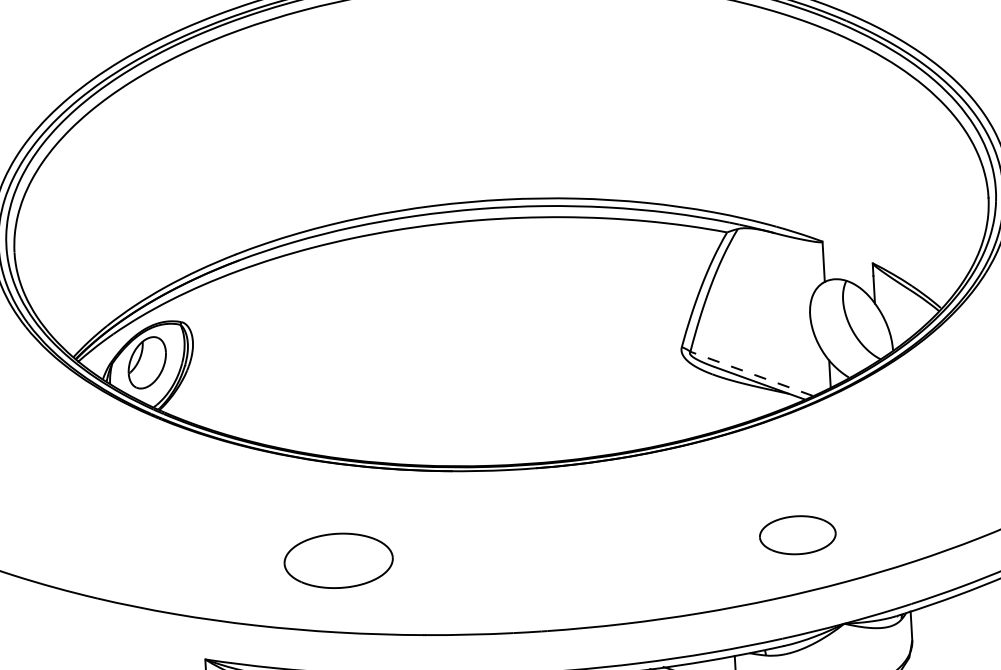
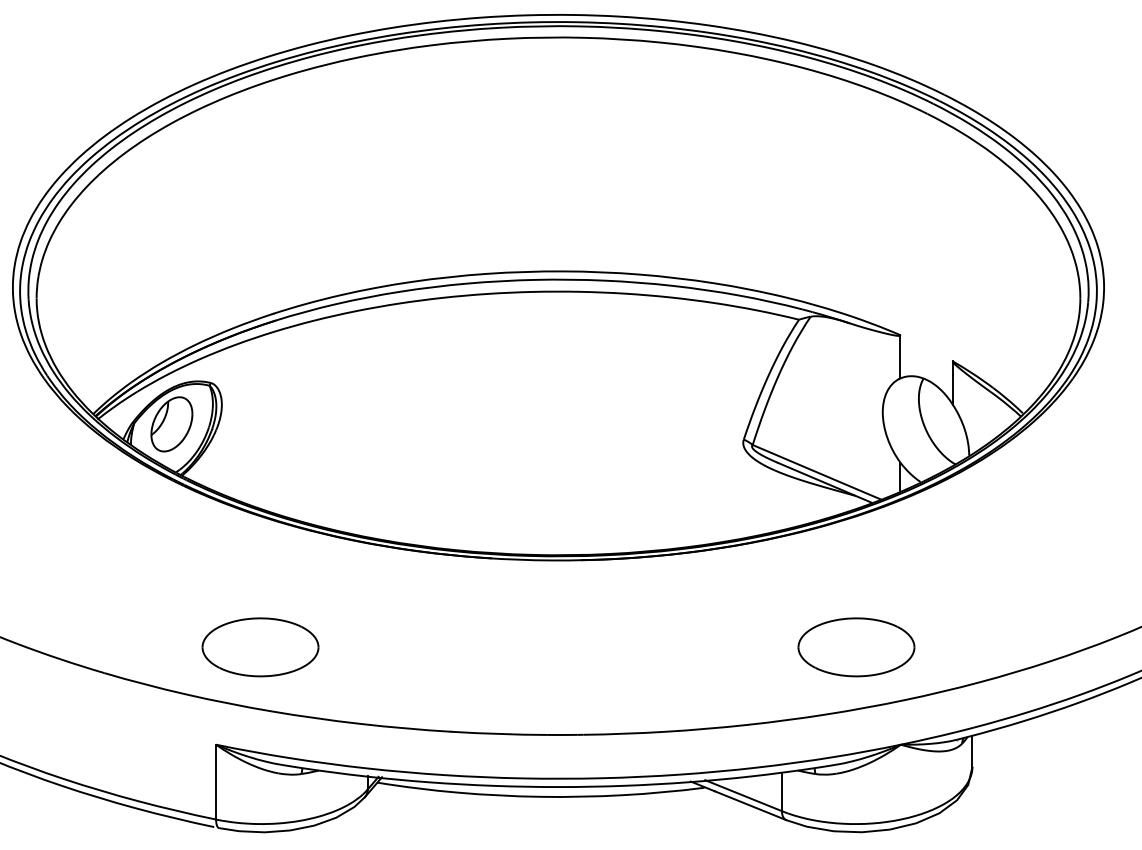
line: (751, 374) -> (816, 472), dashed -> solid
part: (797, 535) -> (856, 647), size x1.43
part: (338, 561) -> (260, 647), moved

